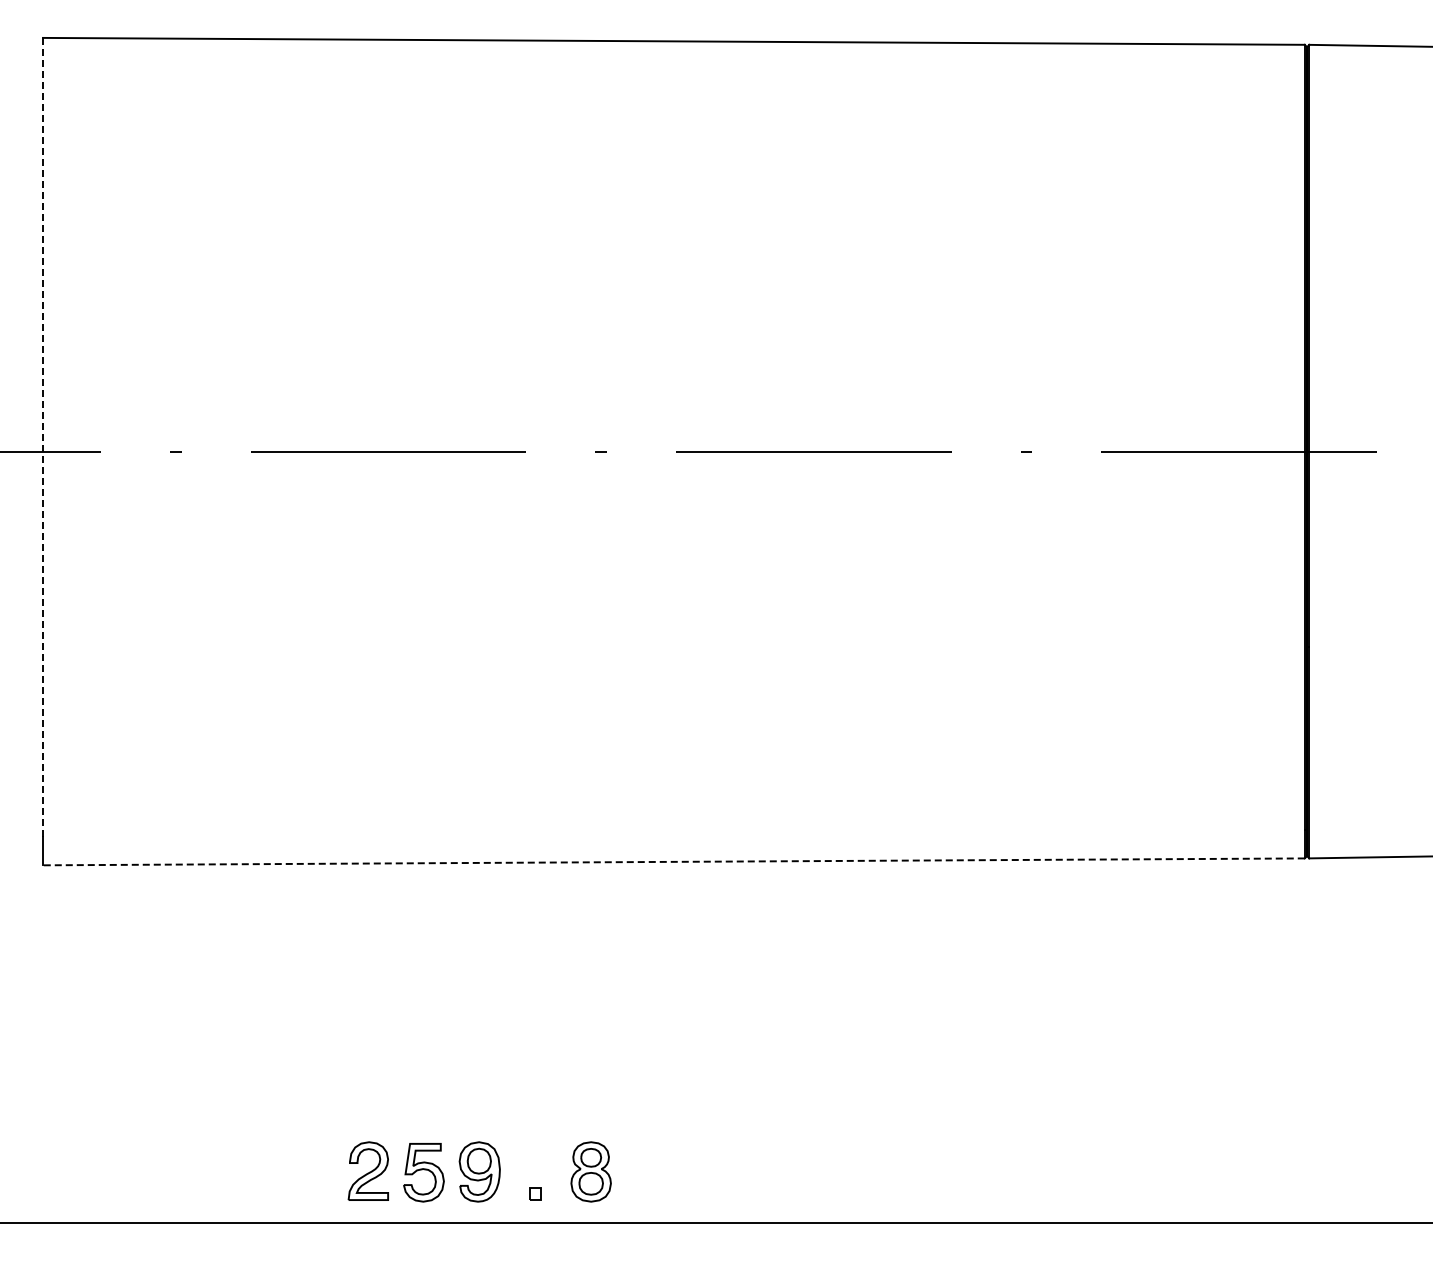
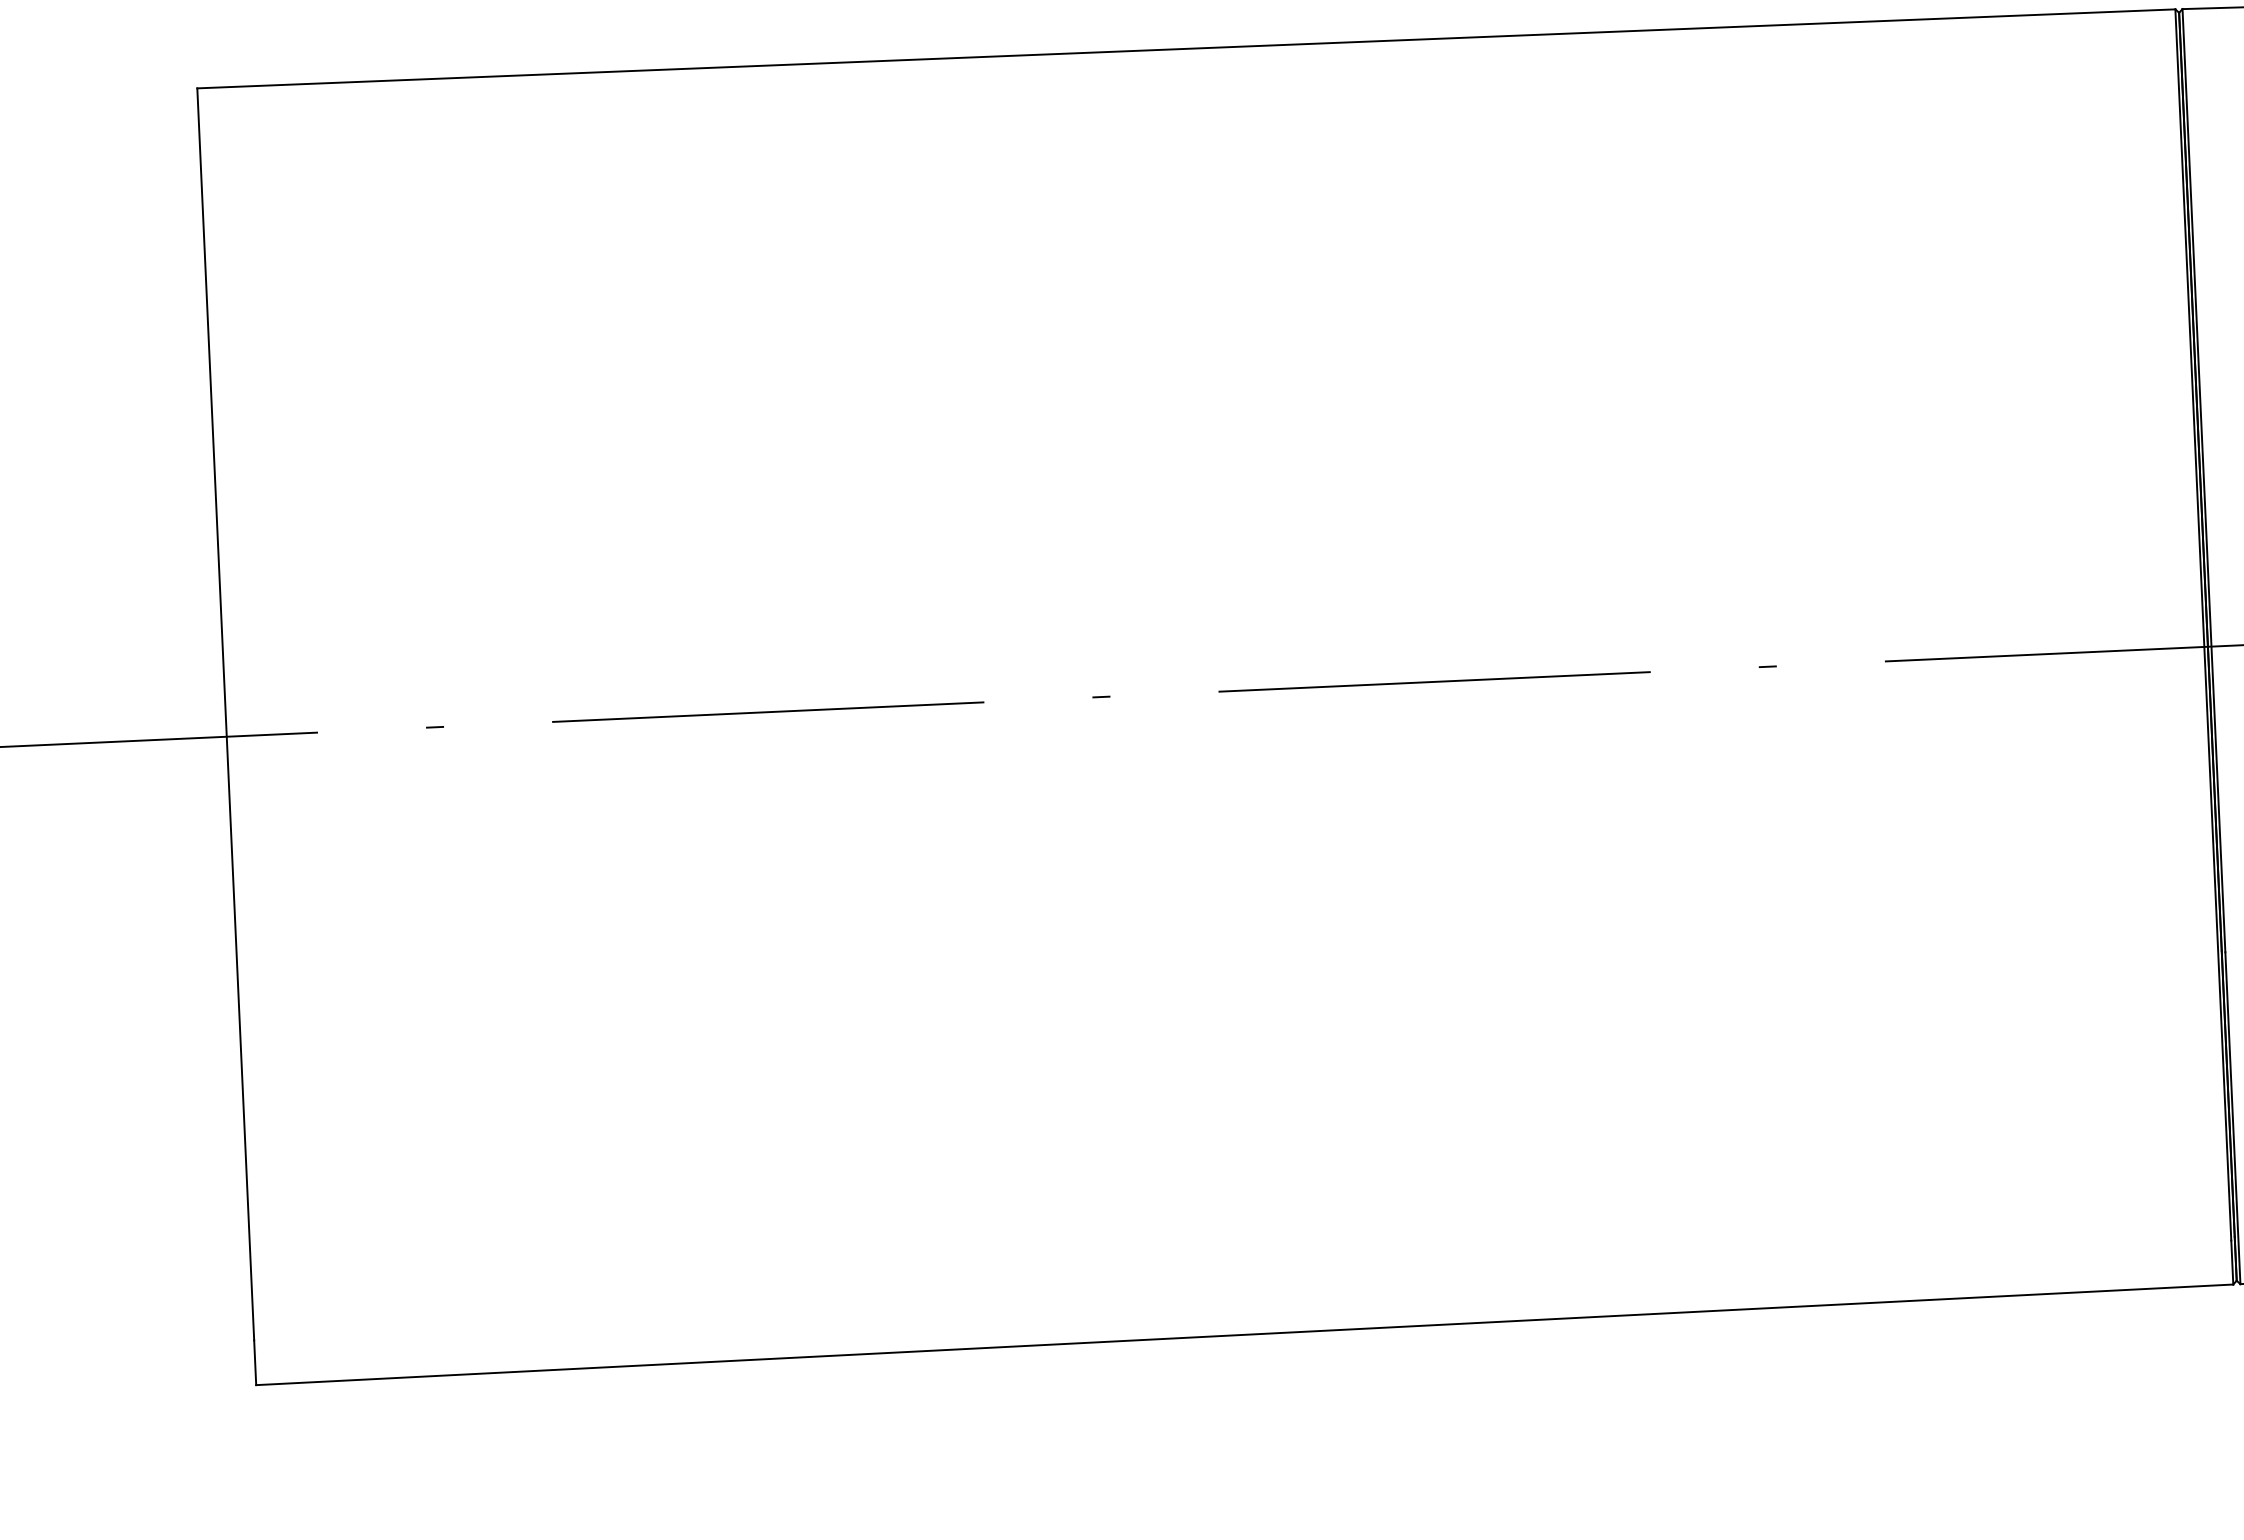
line: (42, 437) -> (224, 714), dashed -> solid
line: (673, 861) -> (1244, 1334), dashed -> solid

